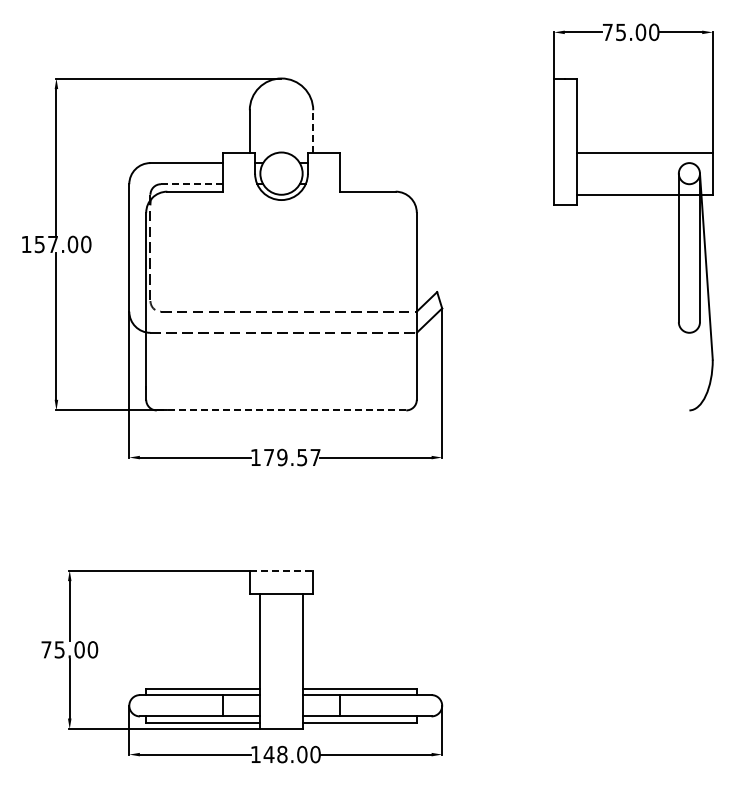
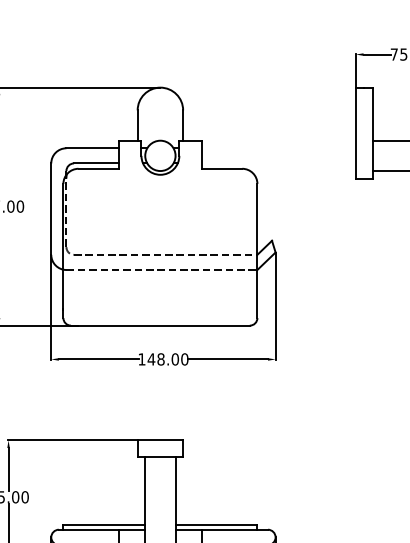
line: (313, 130) -> (183, 124), dashed -> solid
line: (191, 184) -> (95, 163), dashed -> solid
line: (281, 410) -> (160, 325), dashed -> solid
text: (291, 457) -> (167, 359), 179.57 -> 148.00
line: (281, 570) -> (160, 440), dashed -> solid

